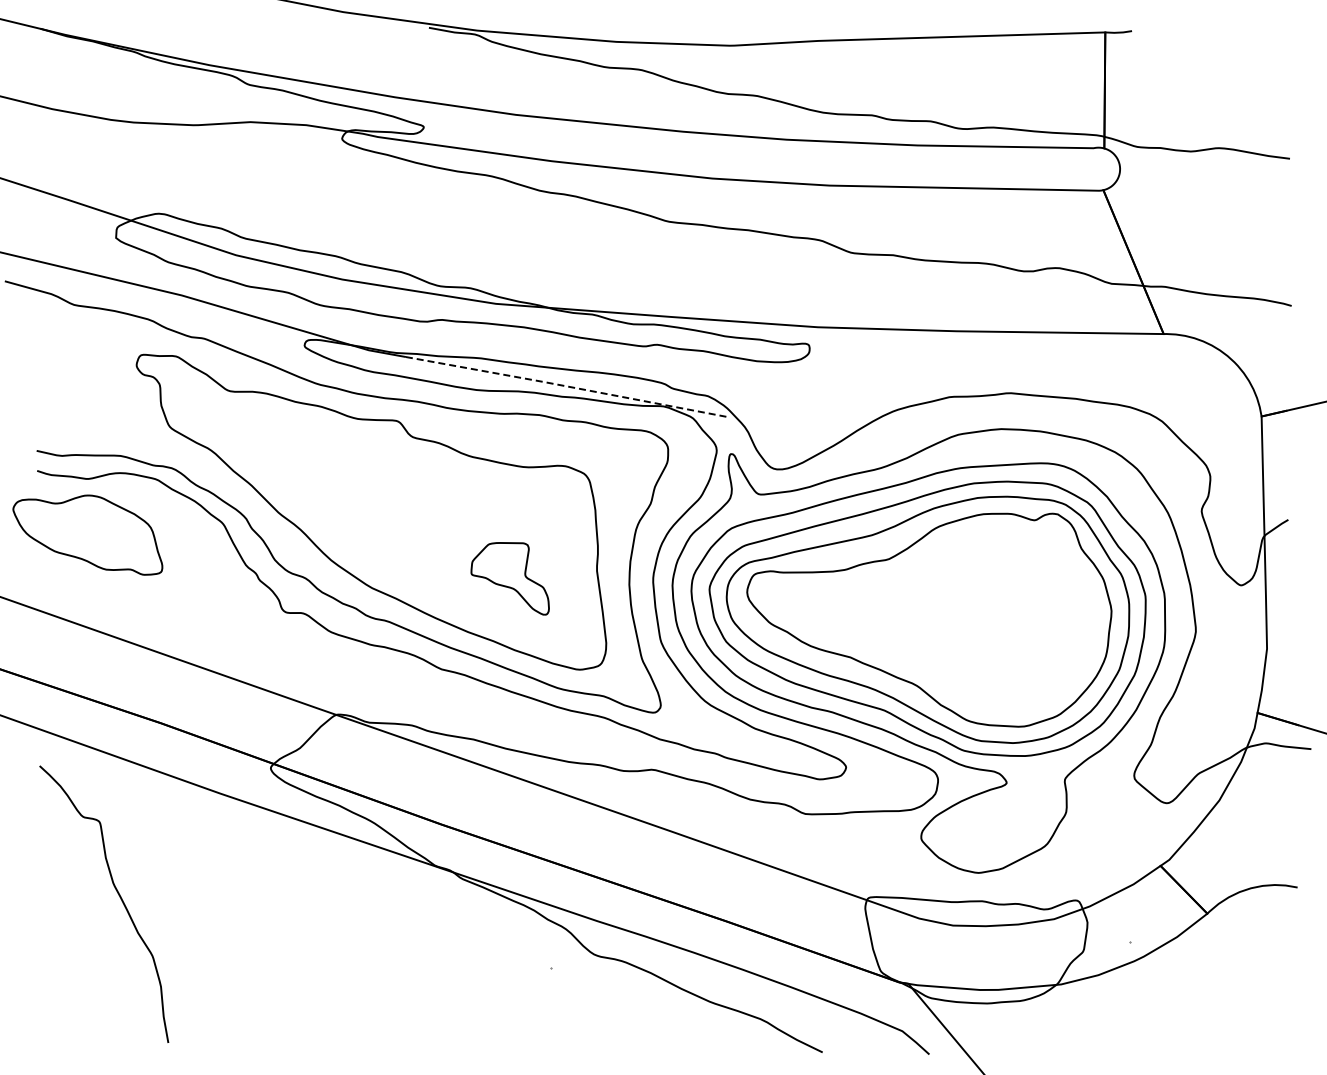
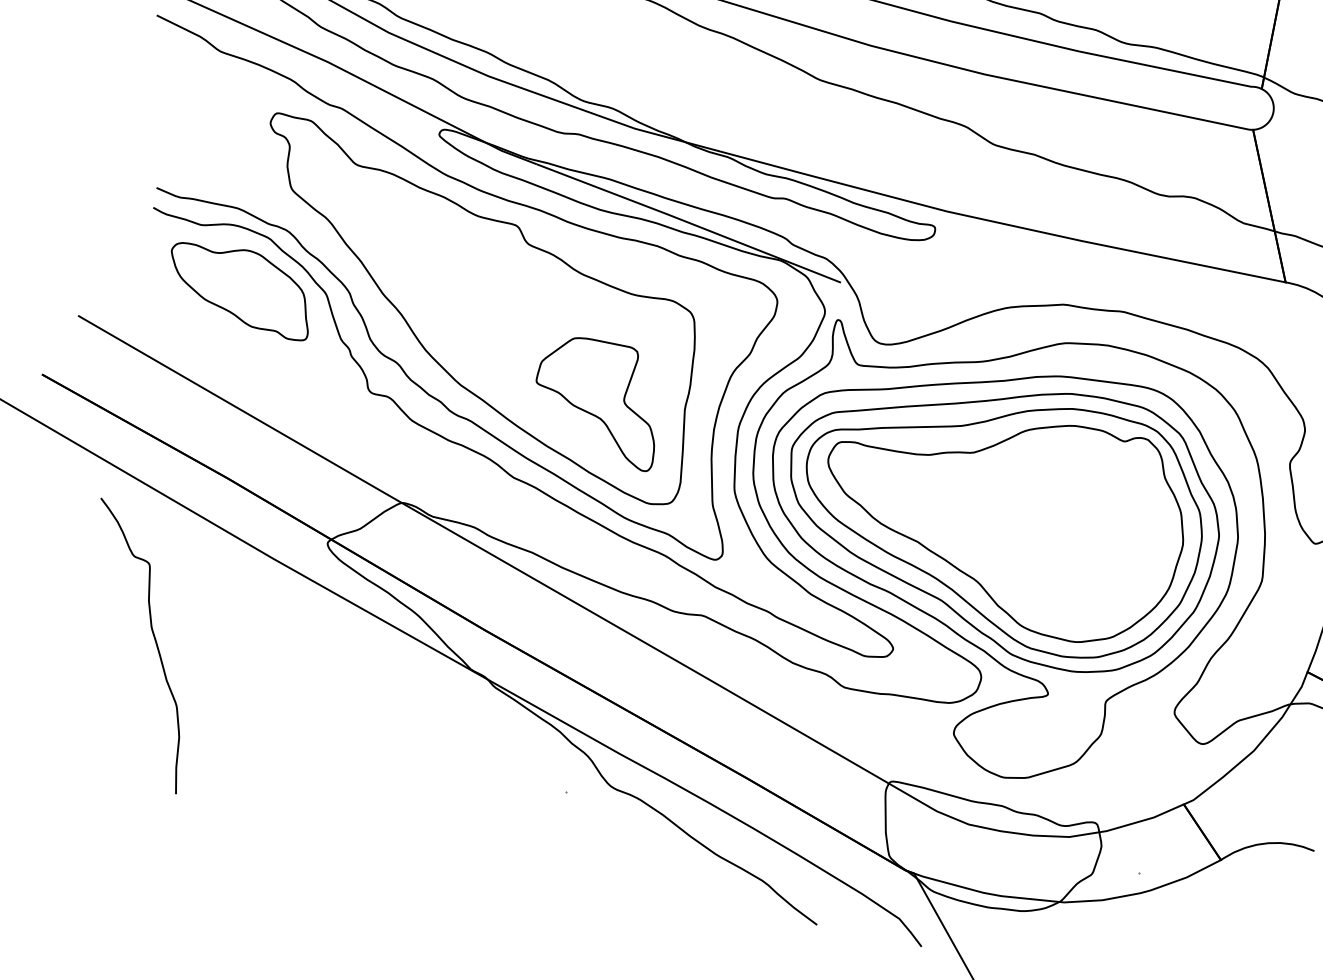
line: (566, 386) -> (689, 223), dashed -> solid
part: (87, 534) -> (240, 288), moved
part: (509, 578) -> (597, 401), size x1.67

